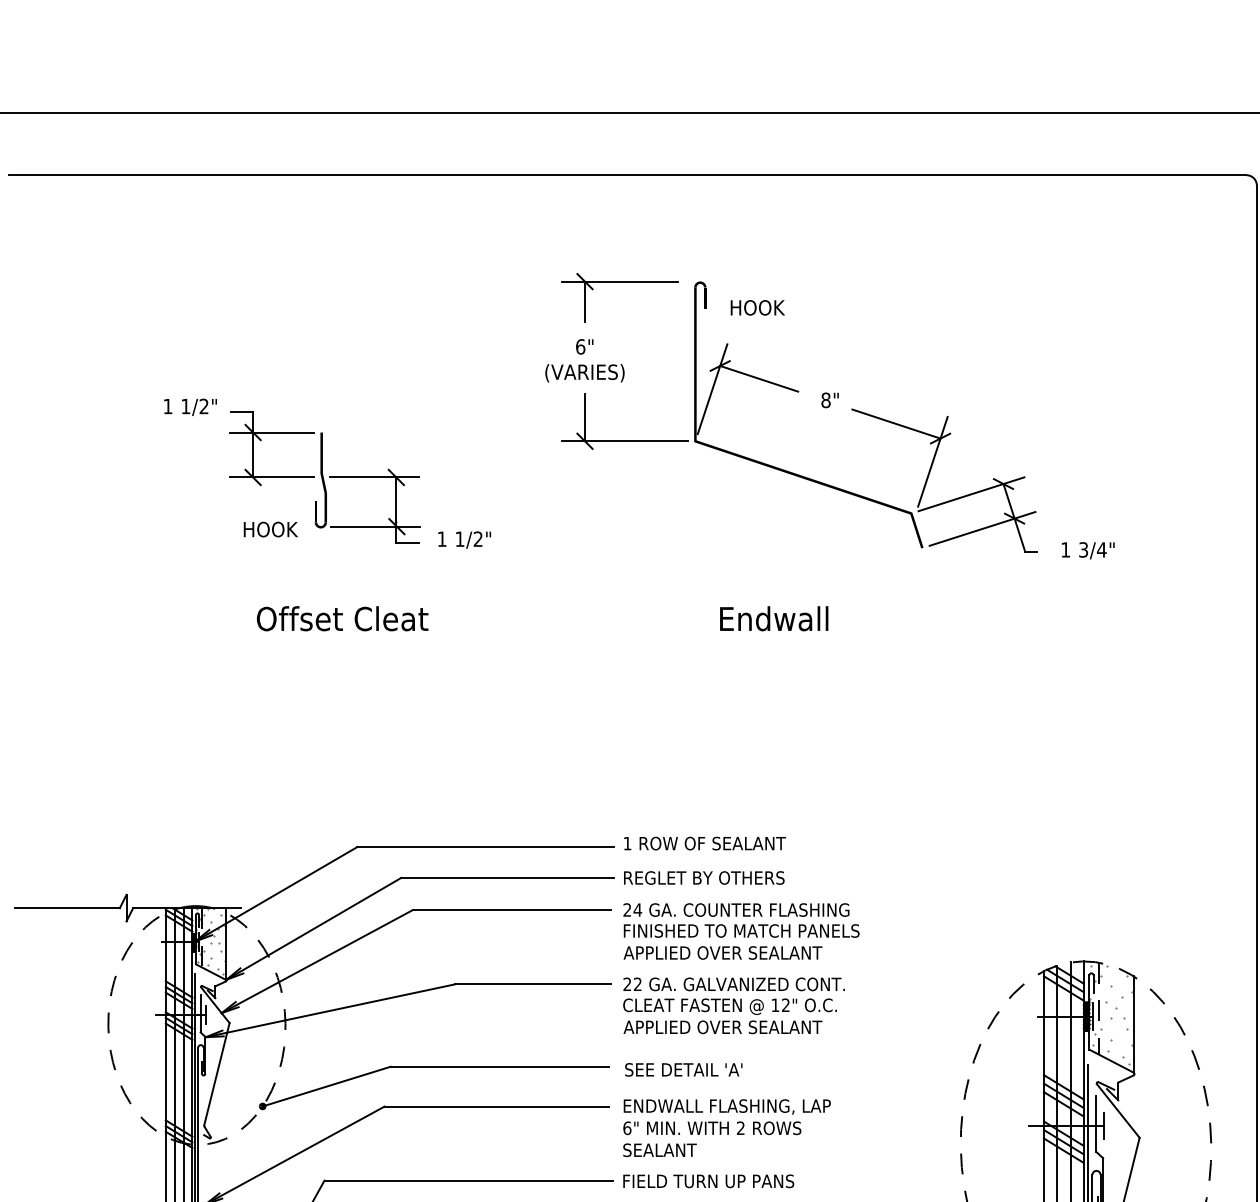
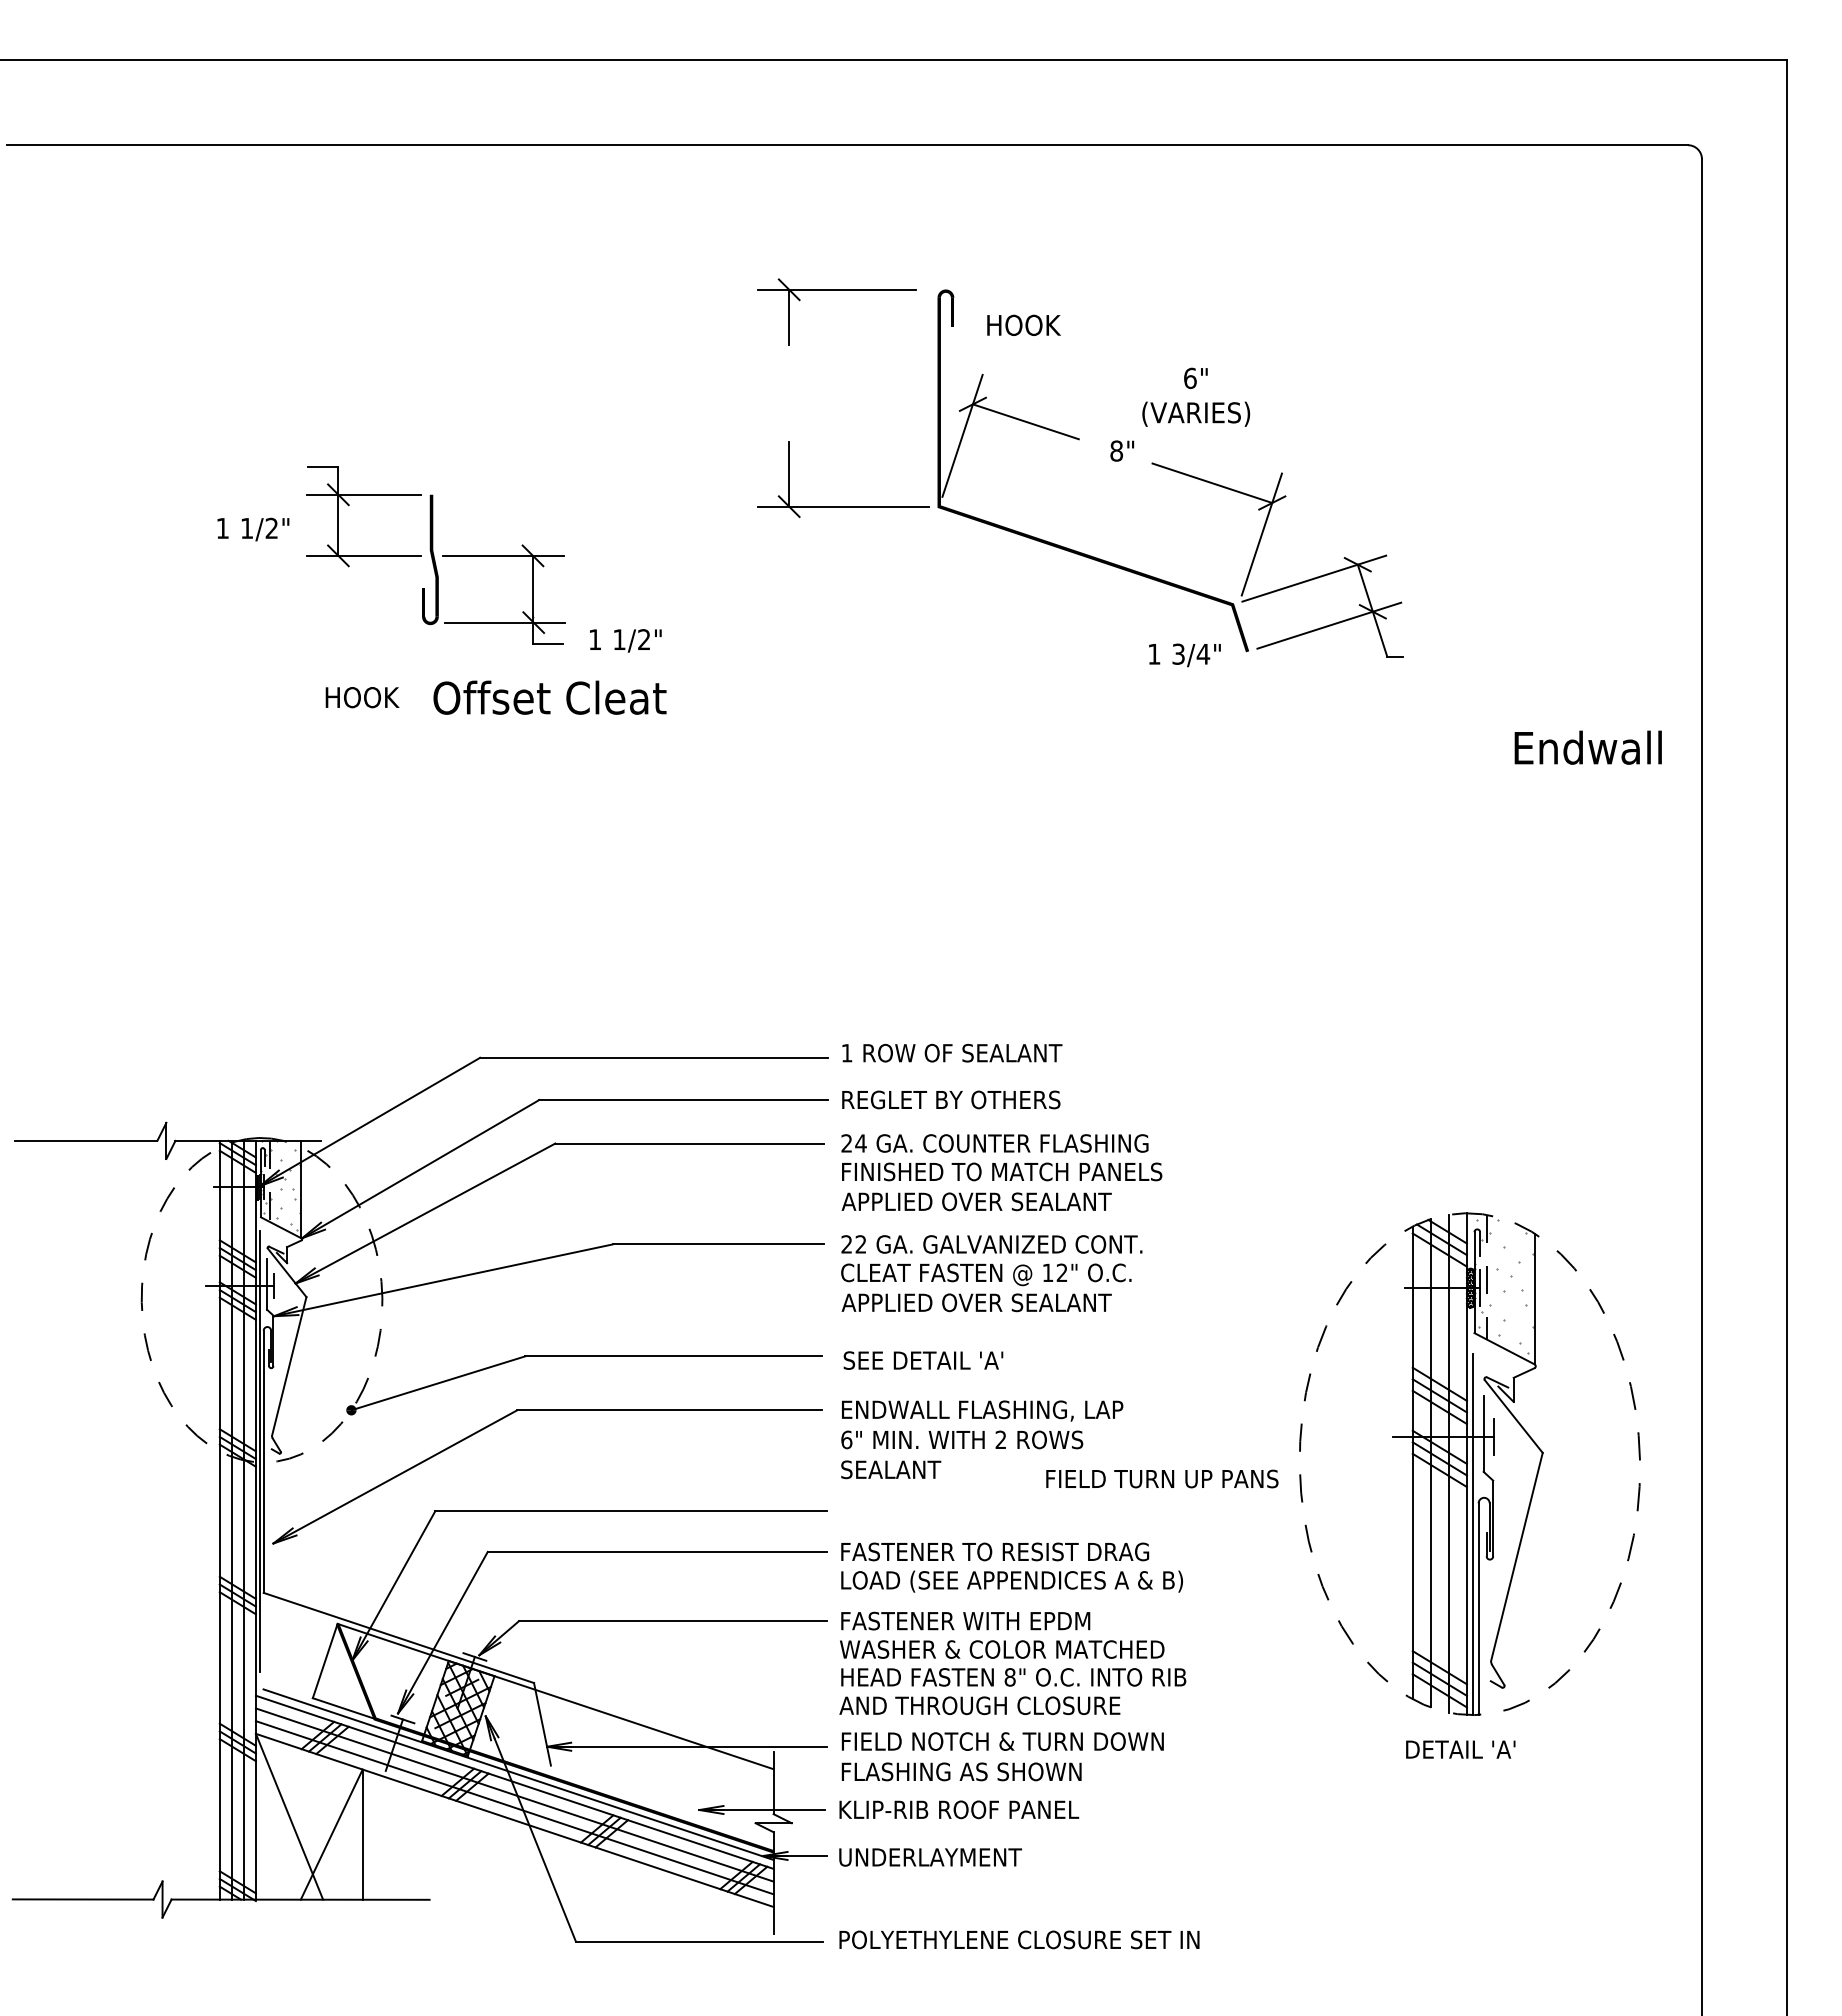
text: (585, 360) -> (1196, 396), moved
text: (190, 407) -> (253, 529), moved
text: (270, 529) -> (362, 697), moved
text: (1087, 550) -> (1184, 655), moved
text: (342, 618) -> (549, 697), moved
text: (773, 618) -> (1587, 747), moved
text: (708, 1180) -> (1162, 1478), moved

